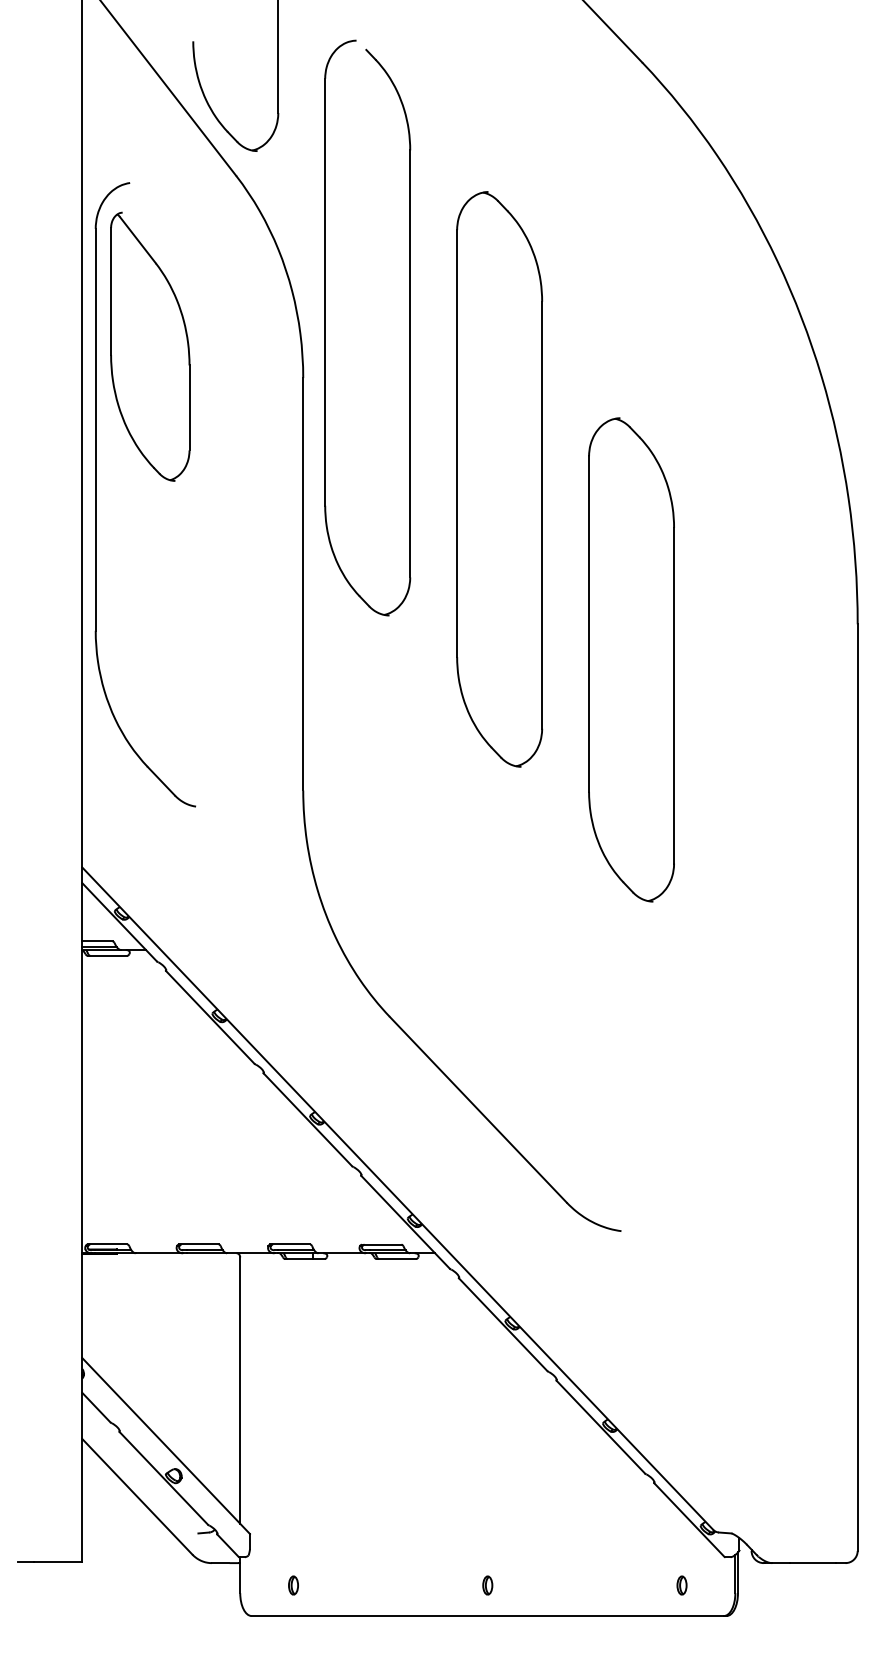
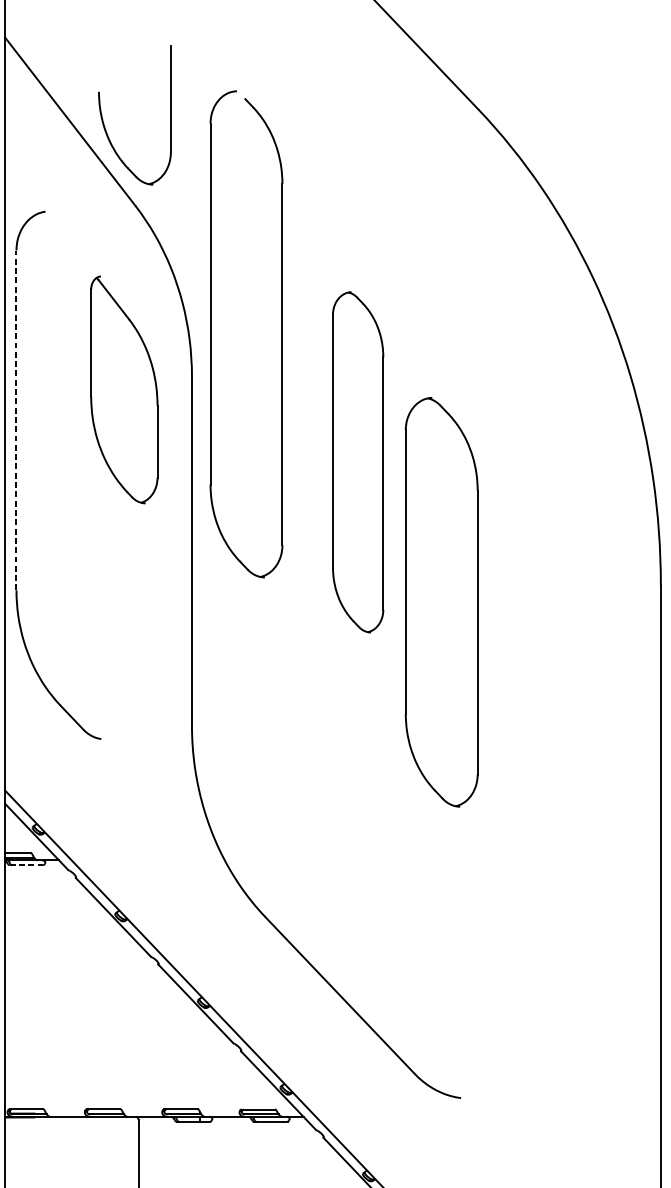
part: (150, 346) -> (124, 389), moved
line: (95, 429) -> (16, 420), solid -> dashed
part: (499, 479) -> (357, 462), size x0.7
part: (631, 659) -> (441, 601), moved
line: (107, 955) -> (26, 864), solid -> dashed

